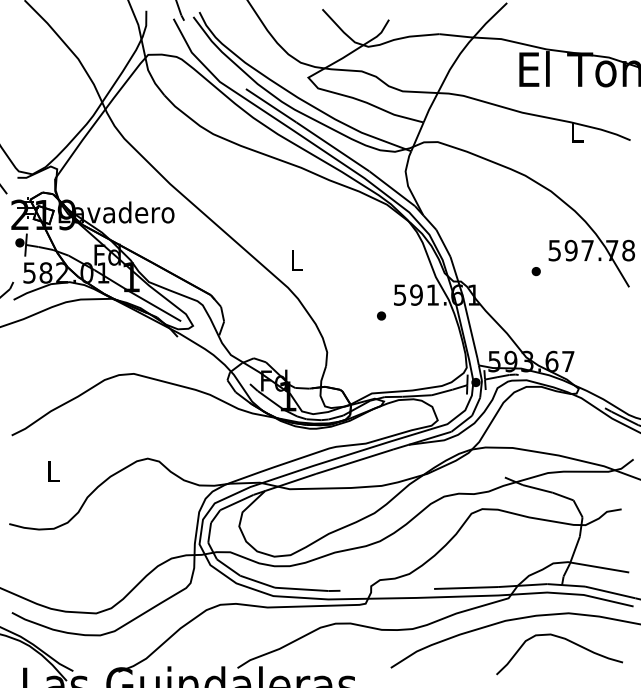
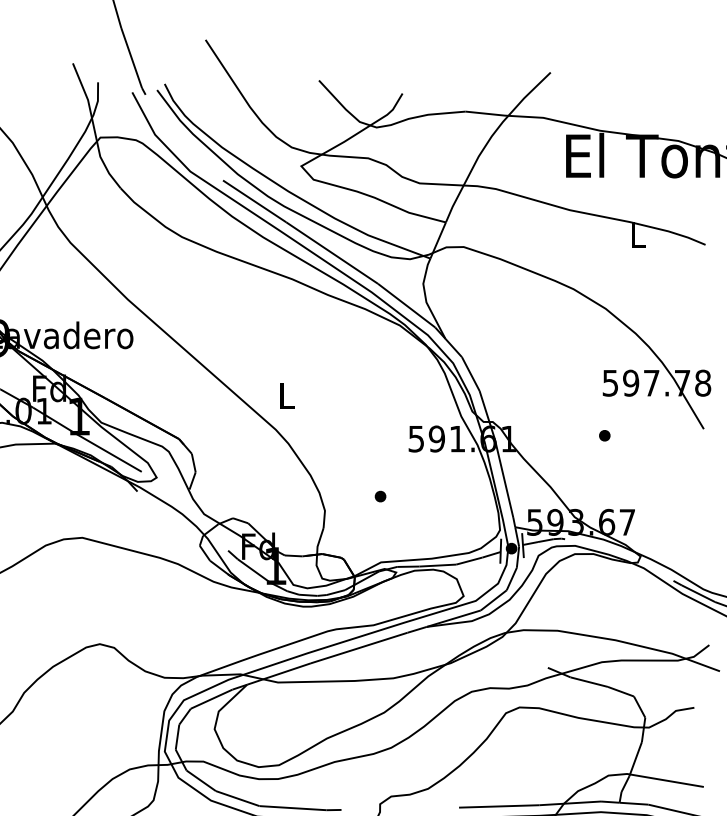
part: (535, 271) -> (603, 435), moved
part: (381, 315) -> (380, 495), moved

